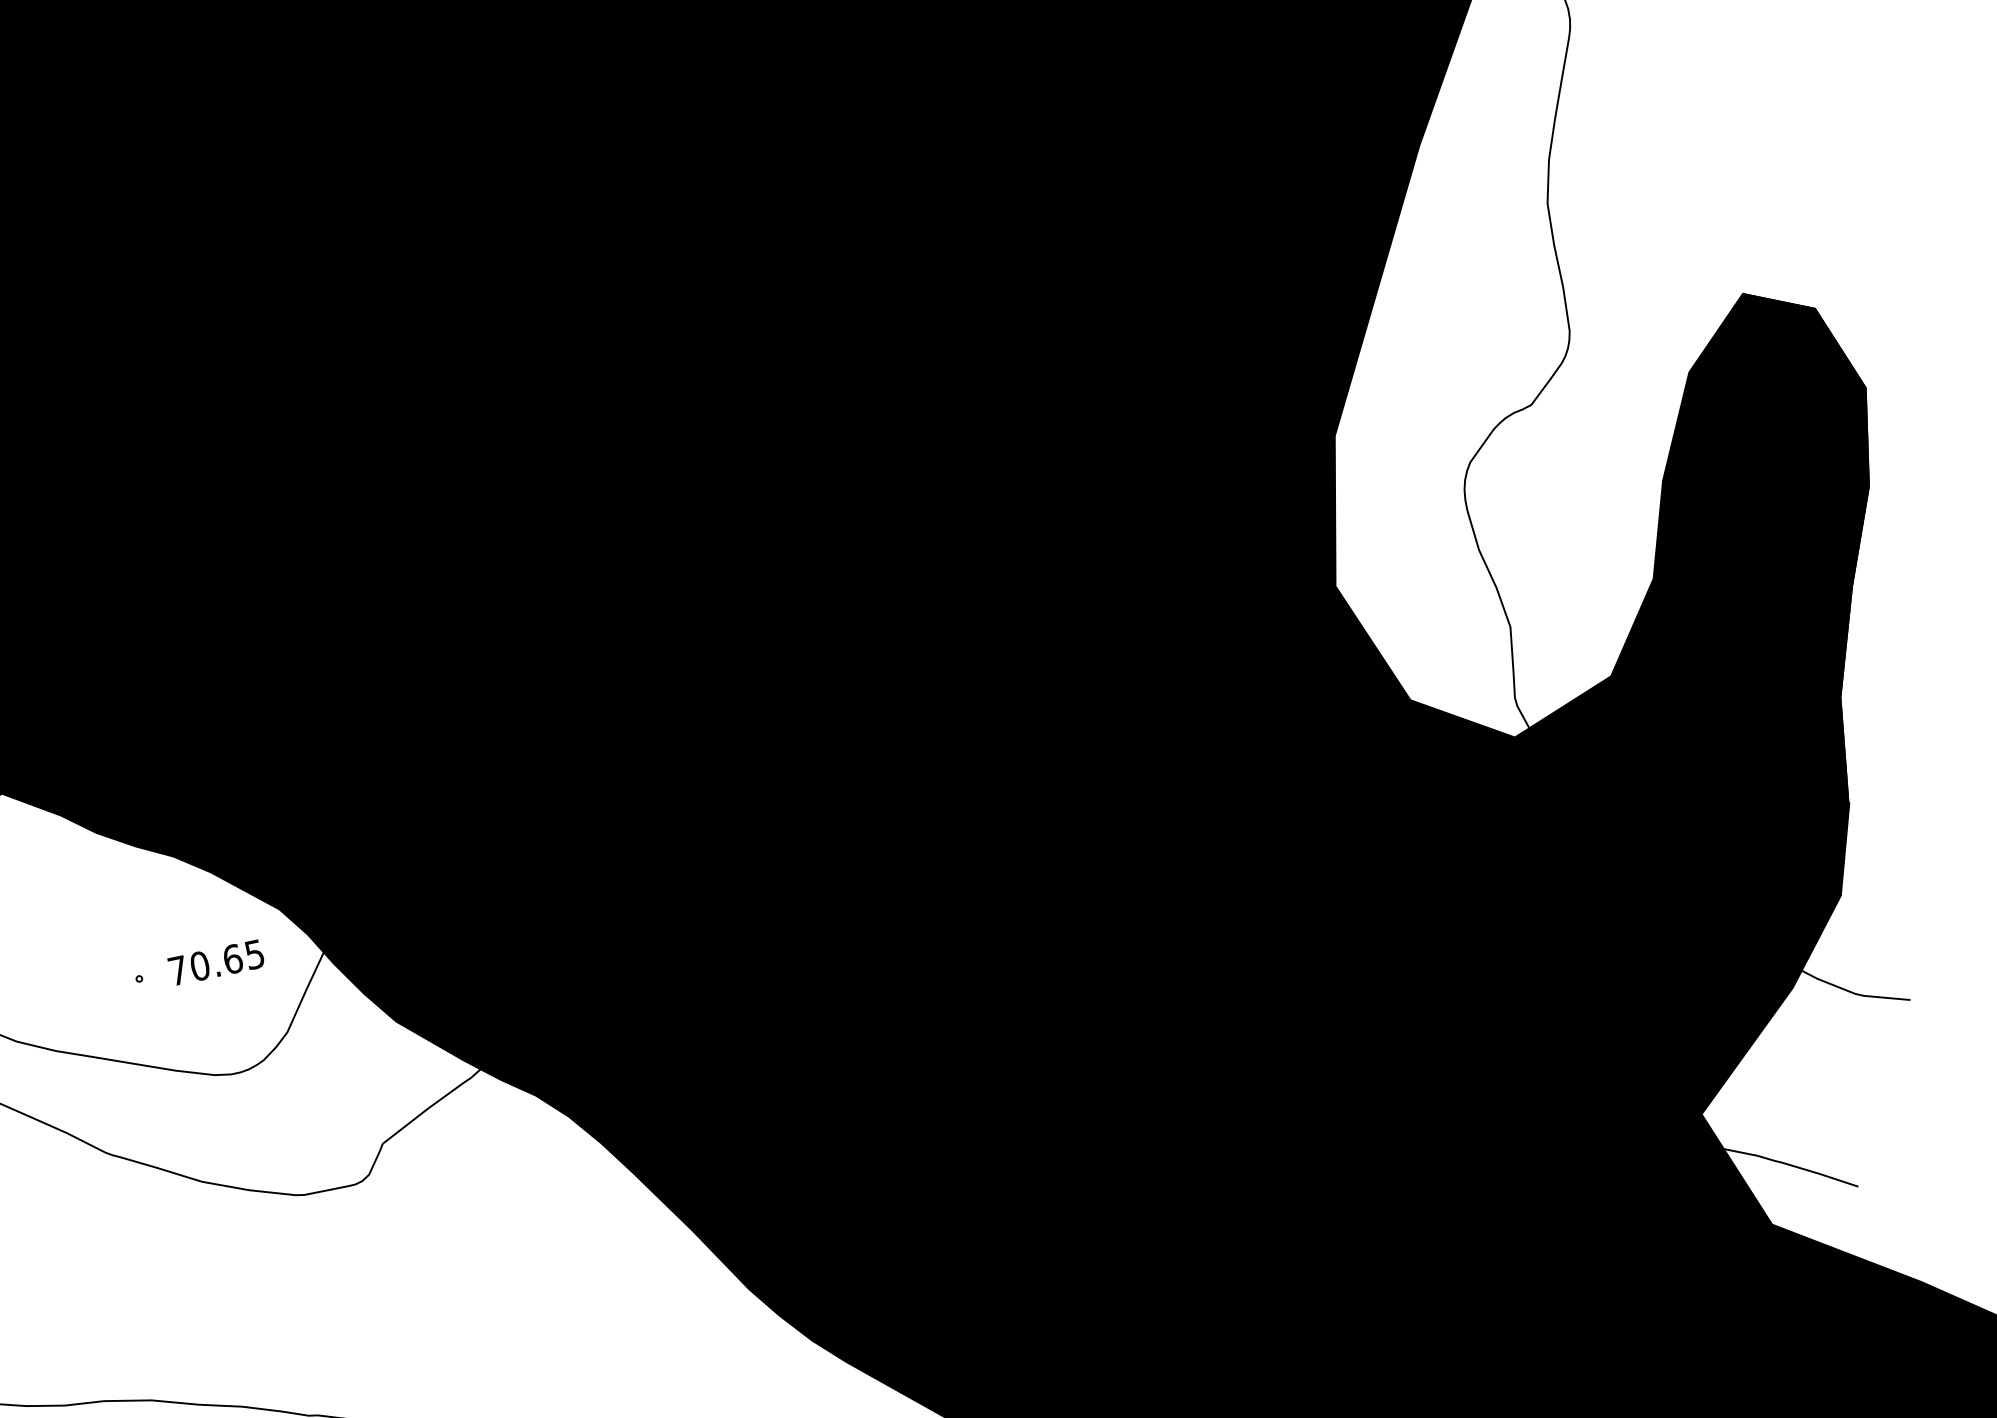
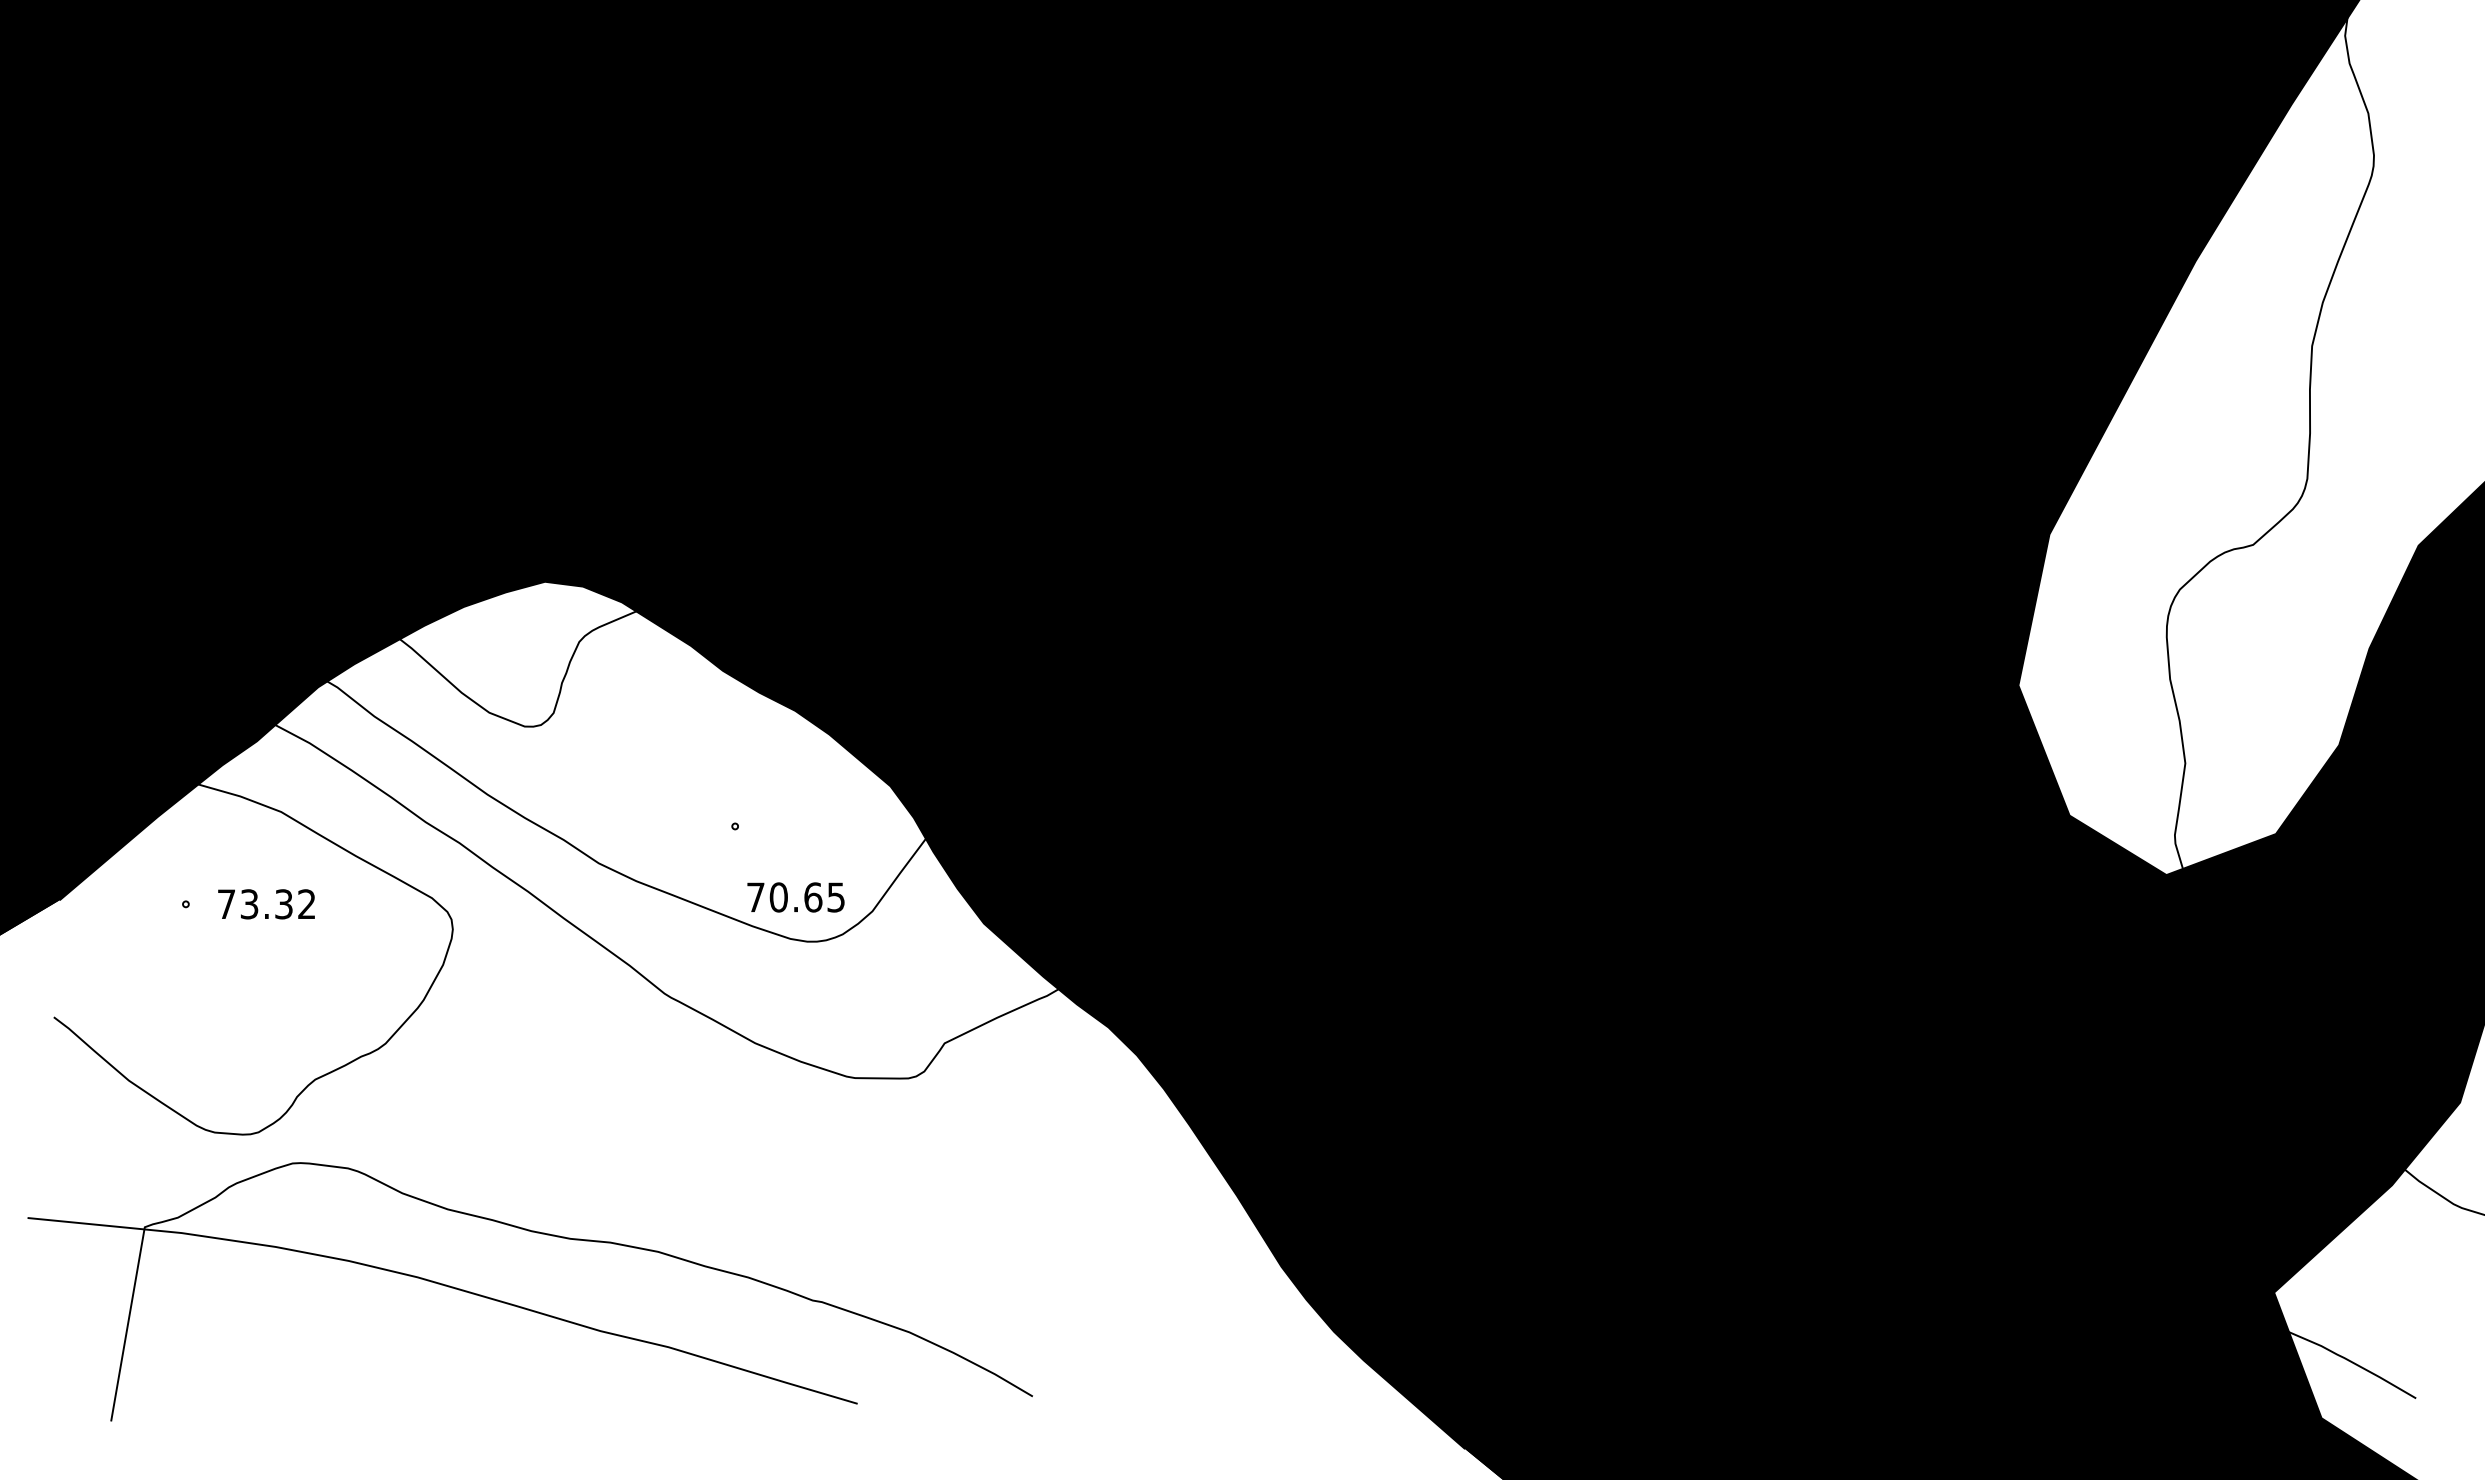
text: (215, 962) -> (795, 897), moved

